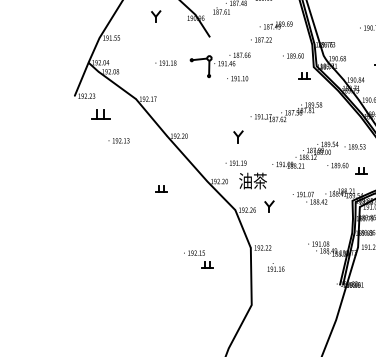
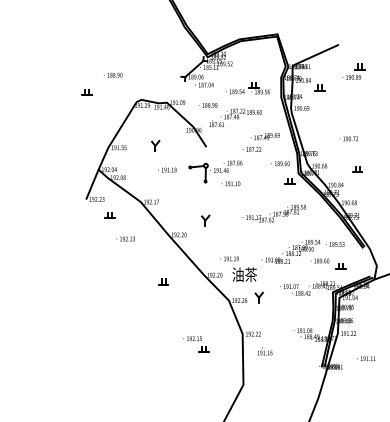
part: (156, 16) -> (155, 145), moved
part: (100, 114) -> (109, 215), size x0.62
part: (238, 136) -> (205, 220), moved

